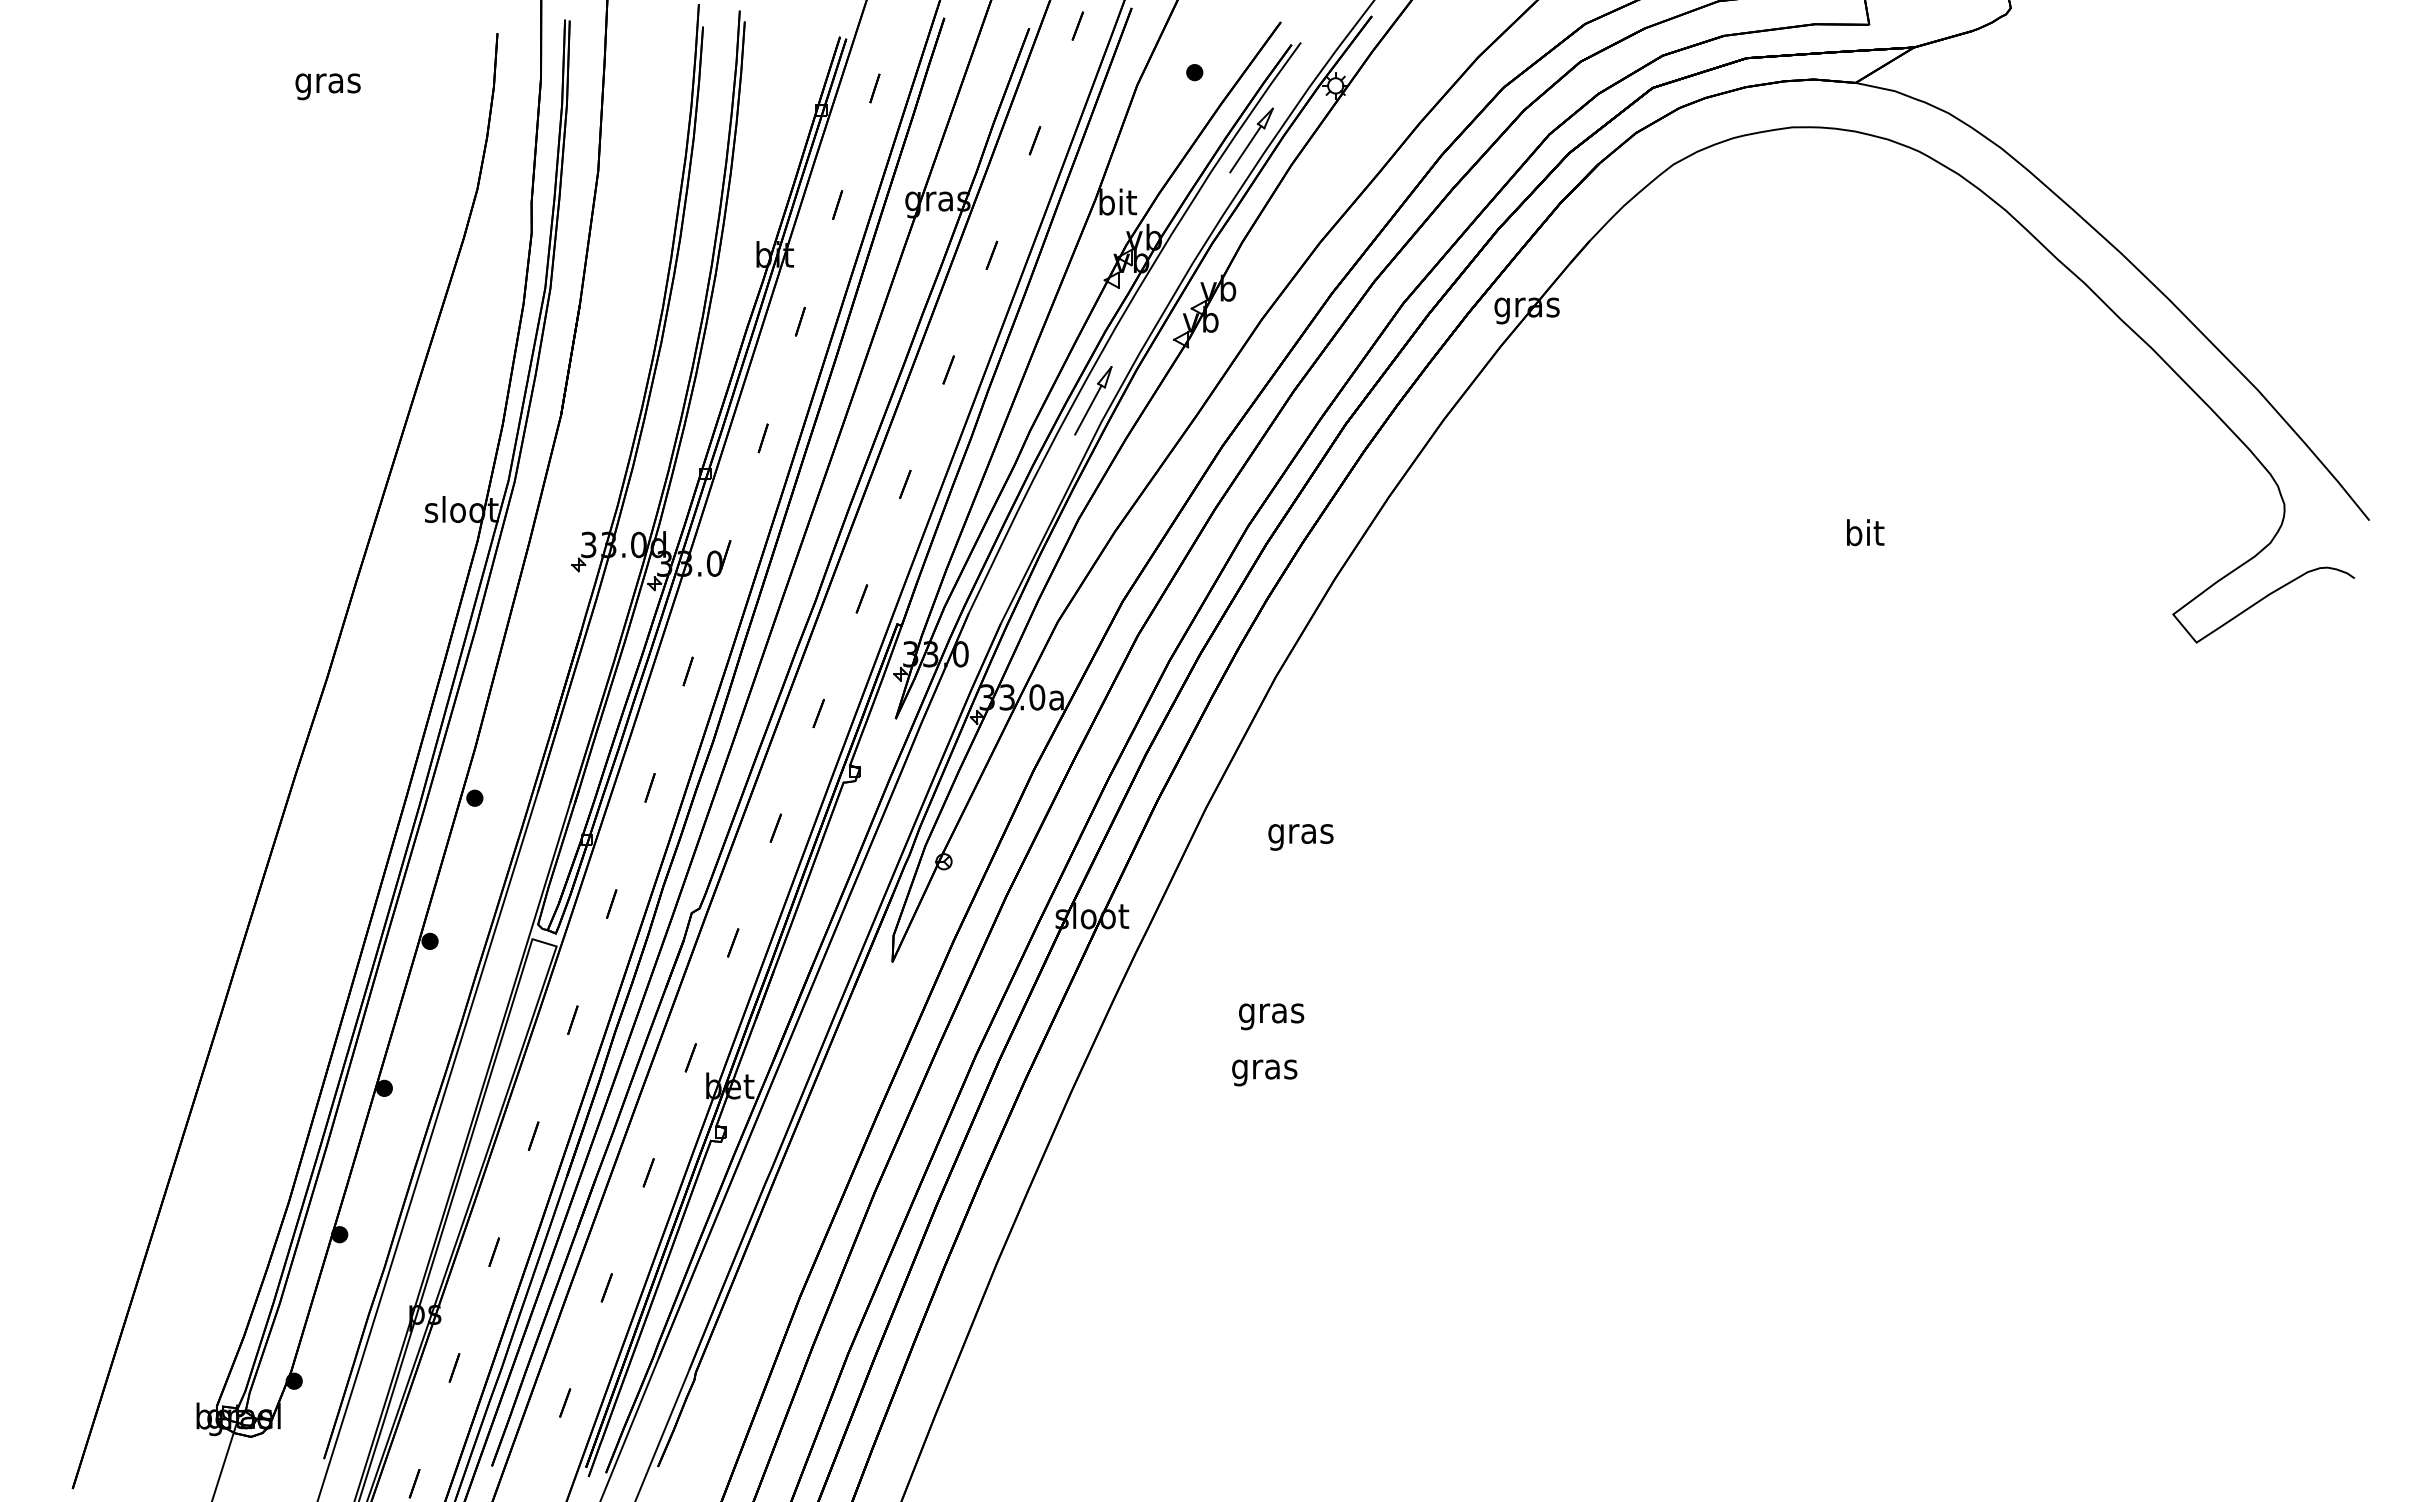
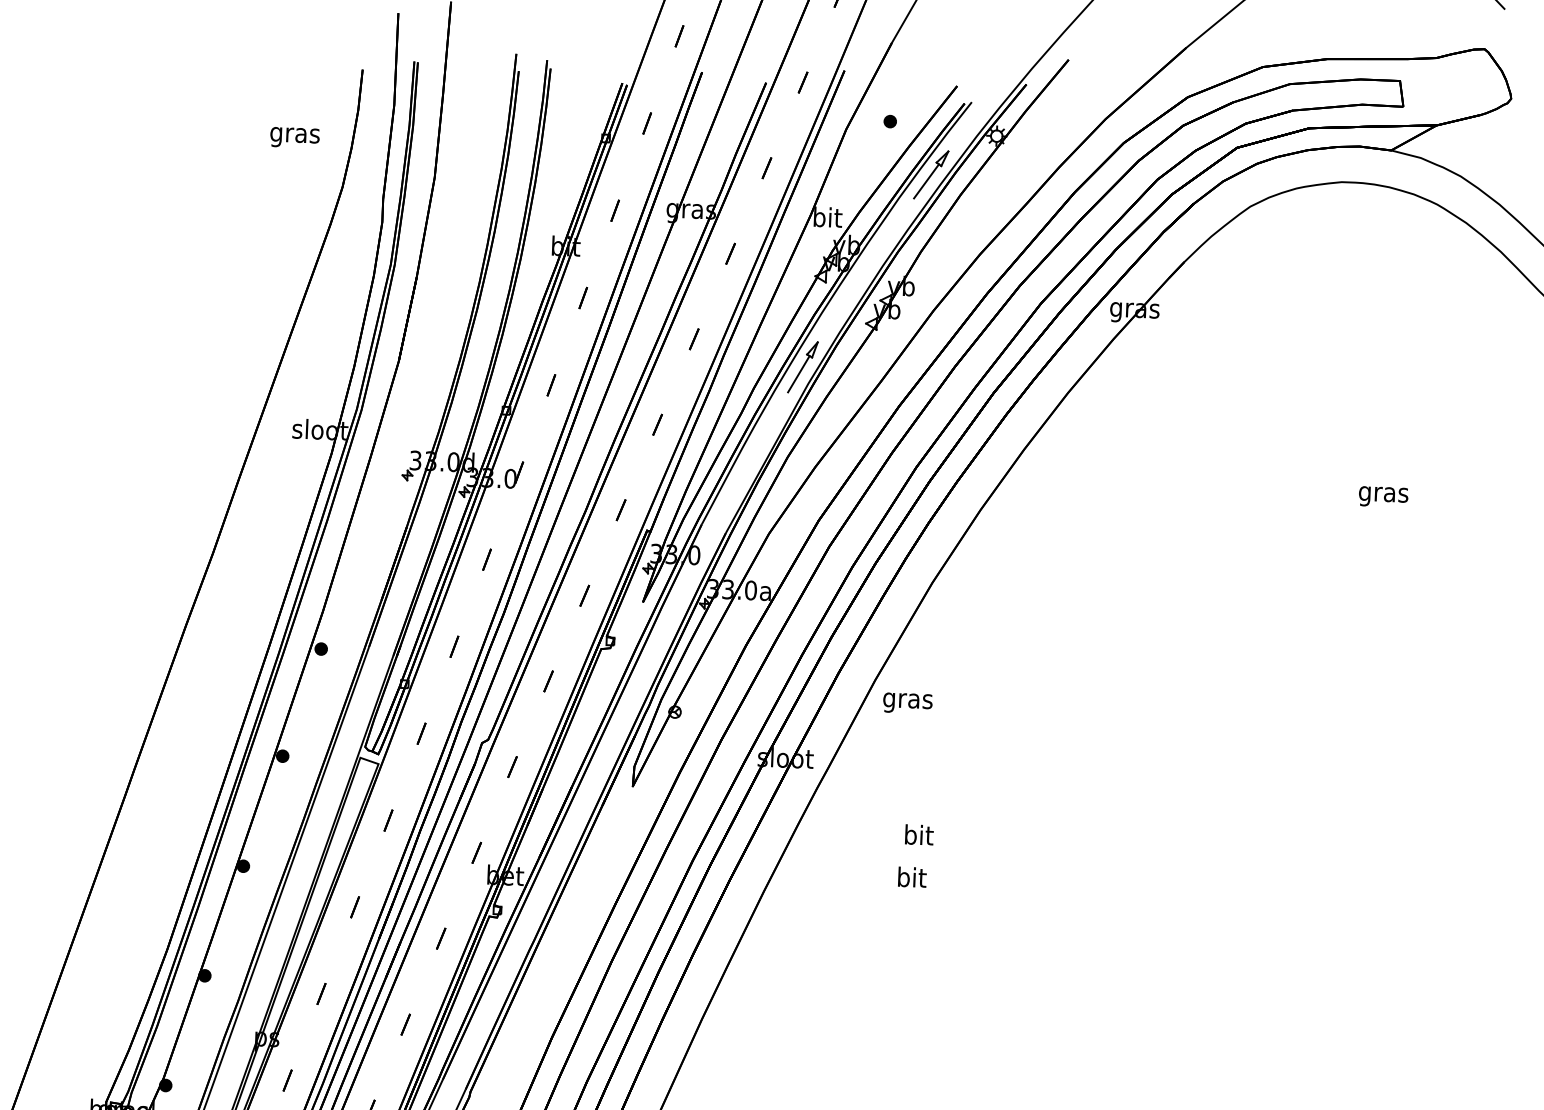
text: (327, 86) -> (294, 137), moved
text: (1864, 535) -> (1383, 493), bit -> gras
text: (1300, 837) -> (907, 703), moved
text: (1271, 1013) -> (918, 837), gras -> bit
text: (1264, 1069) -> (911, 879), gras -> bit

